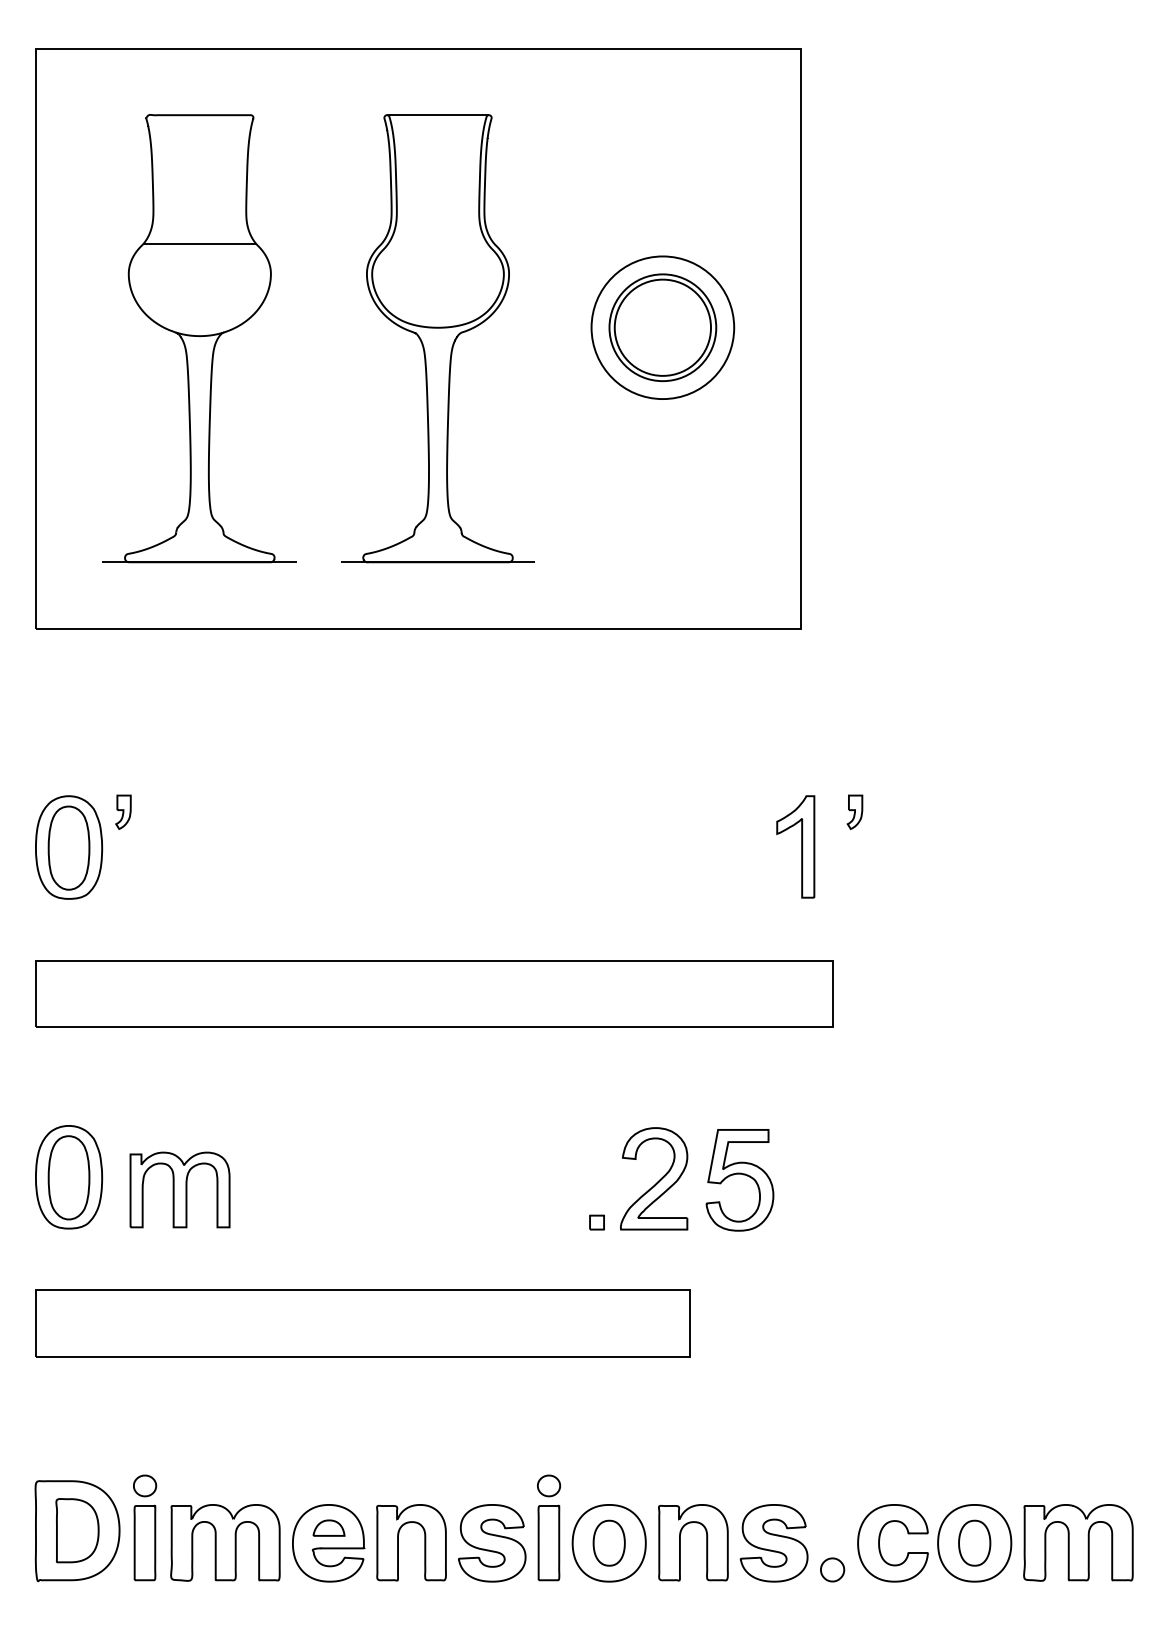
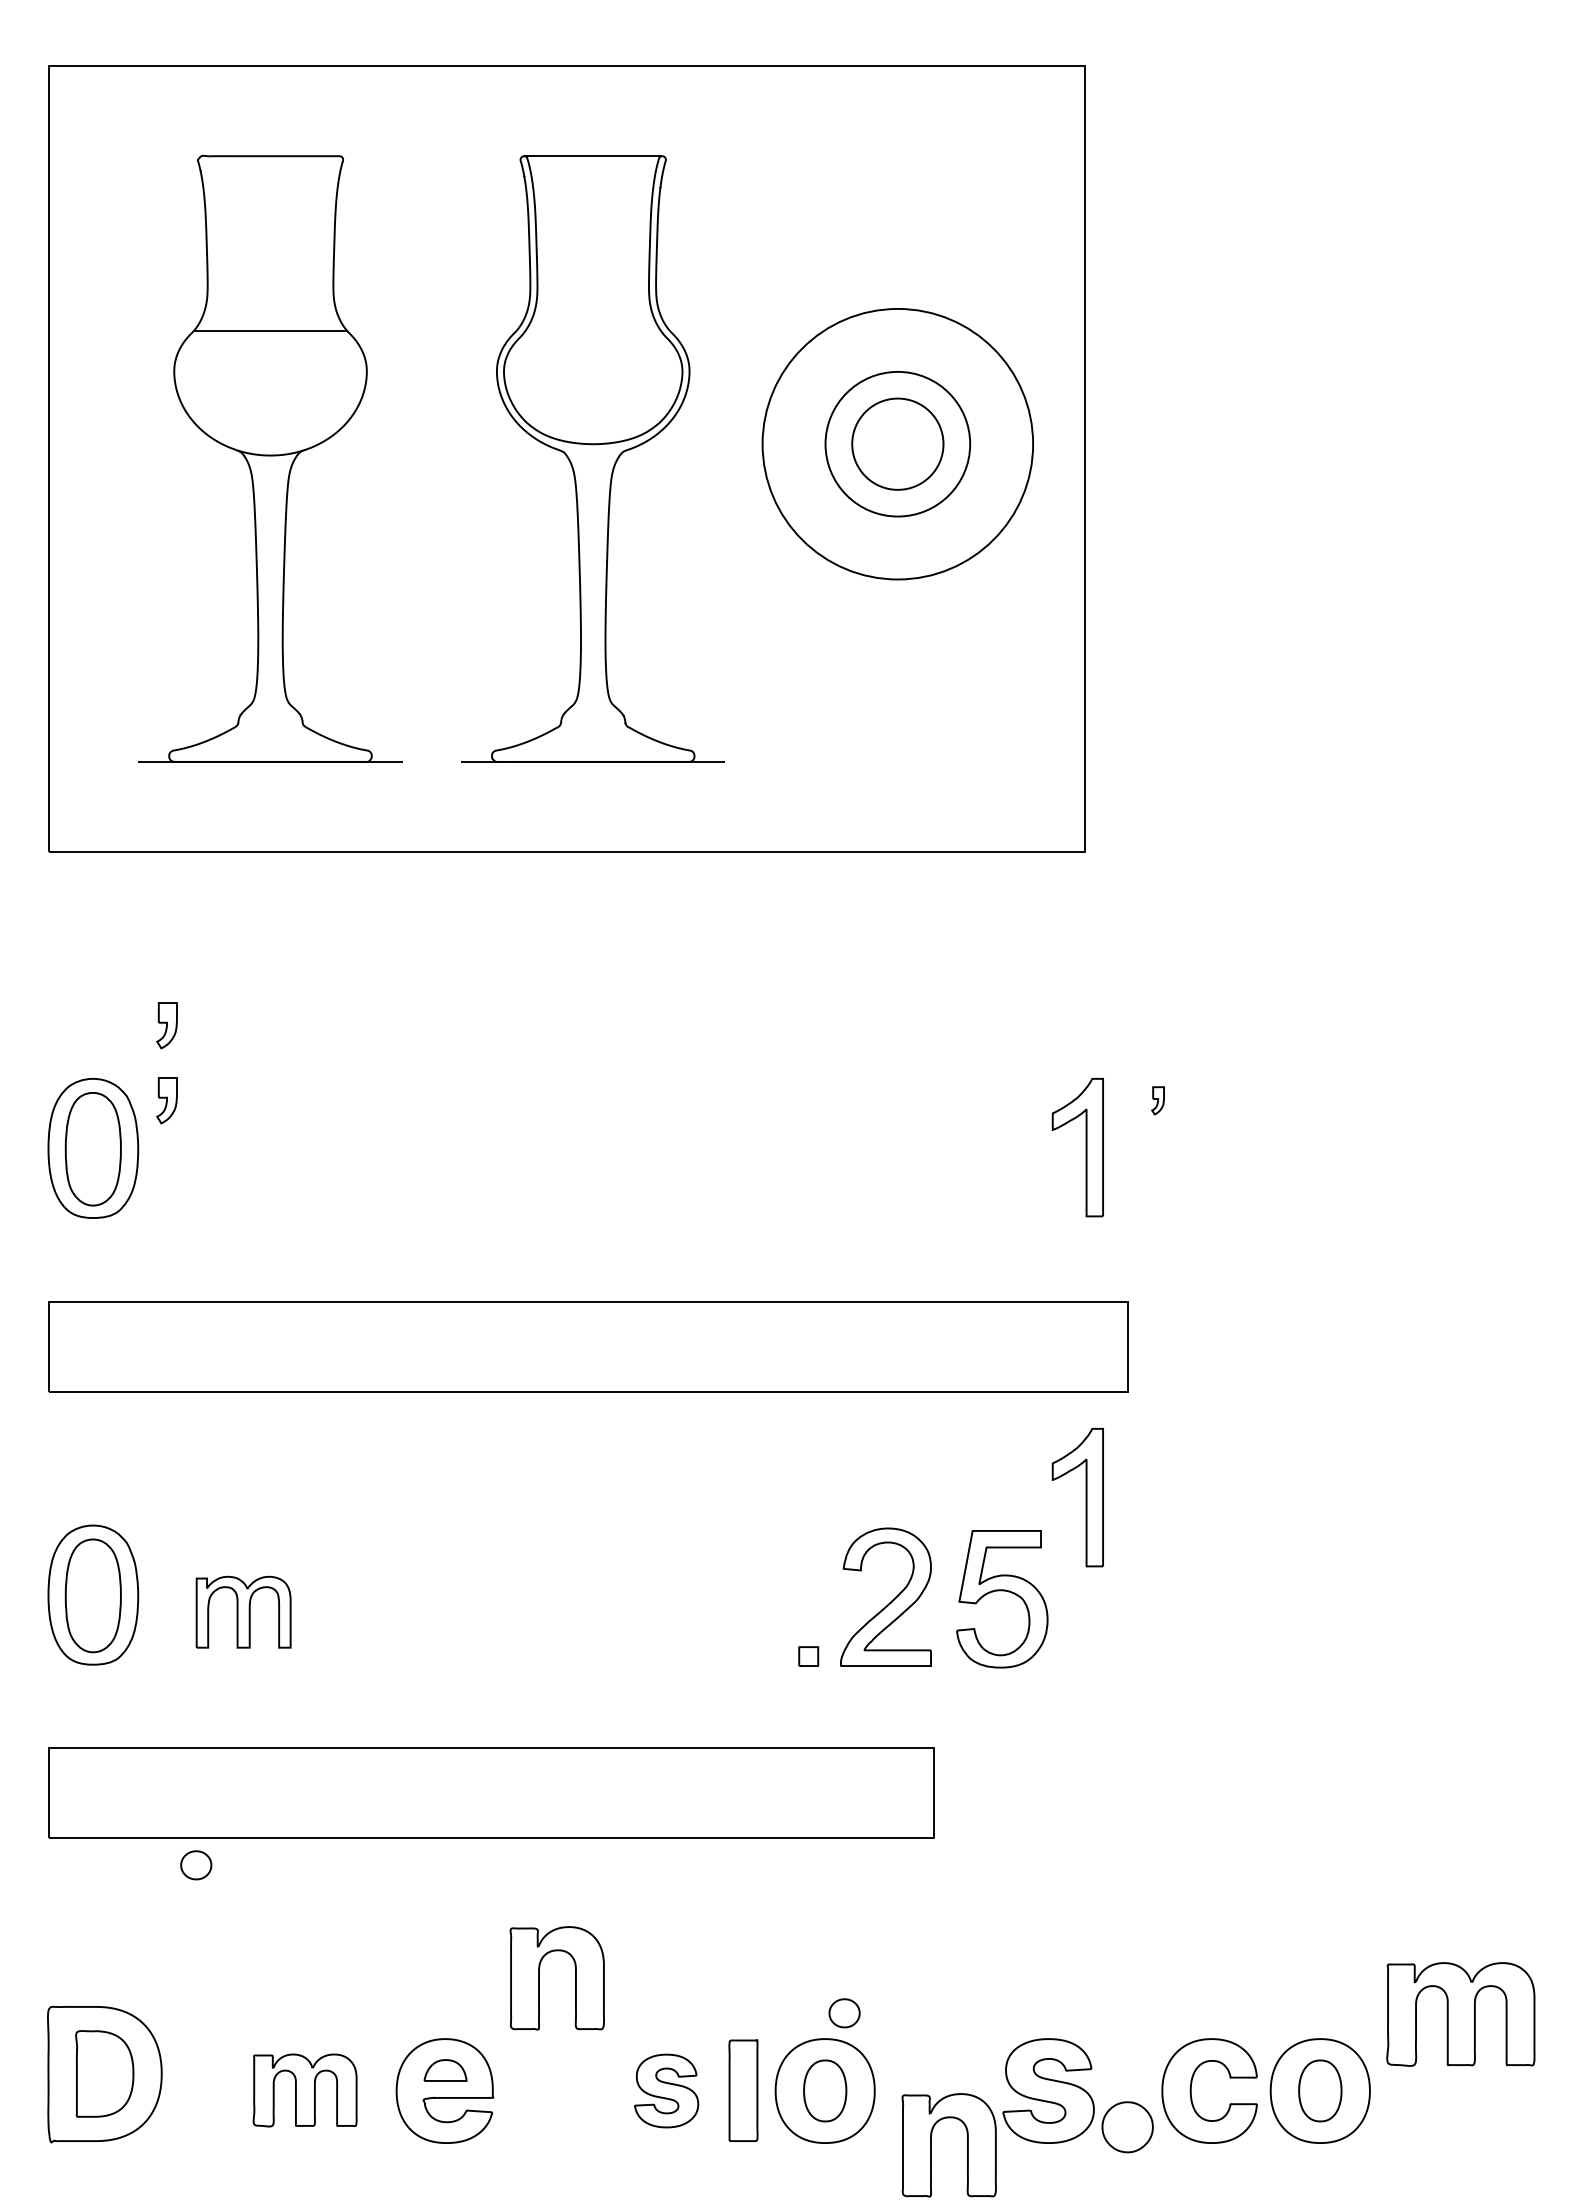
circle: (662, 327) -> (897, 443), size x1.4
circle: (662, 327) -> (897, 444), size x0.7
part: (123, 756) -> (166, 1025), added
part: (854, 812) -> (1157, 1100), size x0.6
part: (801, 1105) -> (1085, 1497), added
part: (179, 1189) -> (243, 1611), size x0.7
part: (145, 1486) -> (196, 1865), moved
part: (548, 1486) -> (844, 2013), moved
part: (145, 1542) -> (196, 2090), removed
part: (224, 1542) -> (304, 2090), size x0.7
part: (398, 1542) -> (539, 1978), moved
part: (492, 1542) -> (666, 2090), size x0.7
part: (680, 1542) -> (931, 2145), moved
part: (1078, 1542) -> (1460, 2014), moved
part: (832, 1569) -> (1127, 2126), size x1.6

